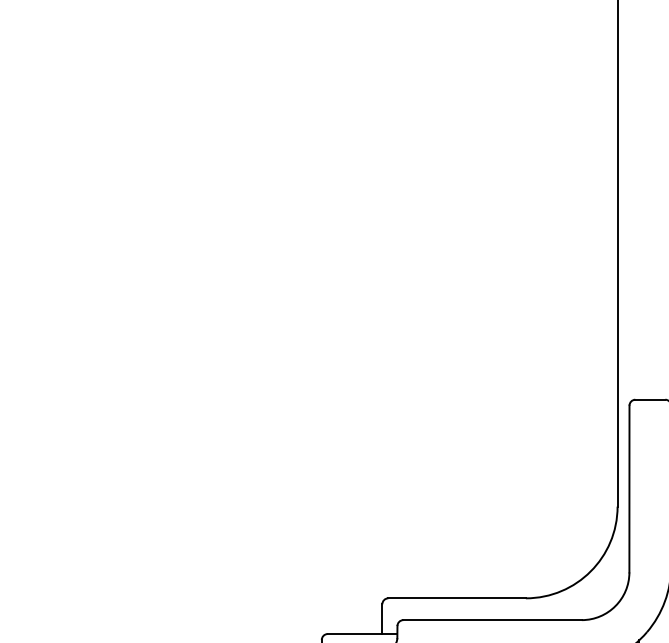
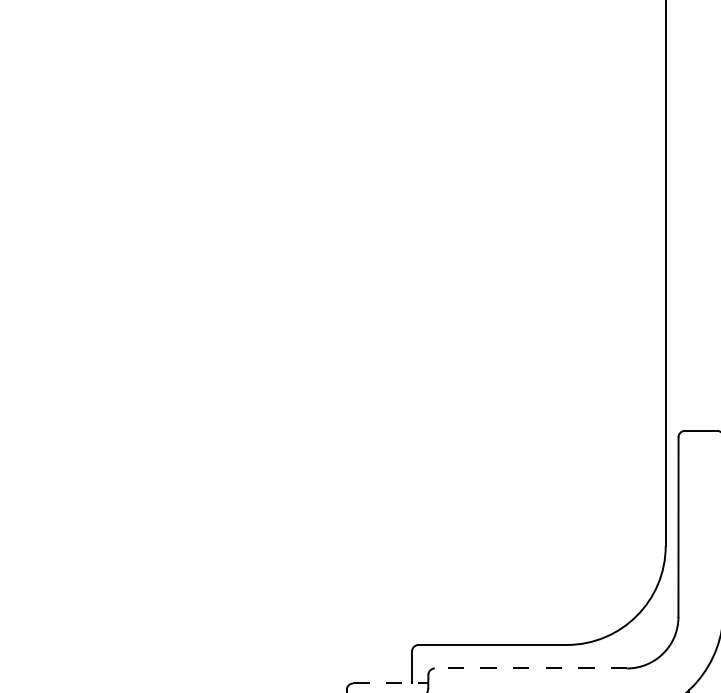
line: (492, 620) -> (530, 668), solid -> dashed
line: (362, 634) -> (390, 683), solid -> dashed

